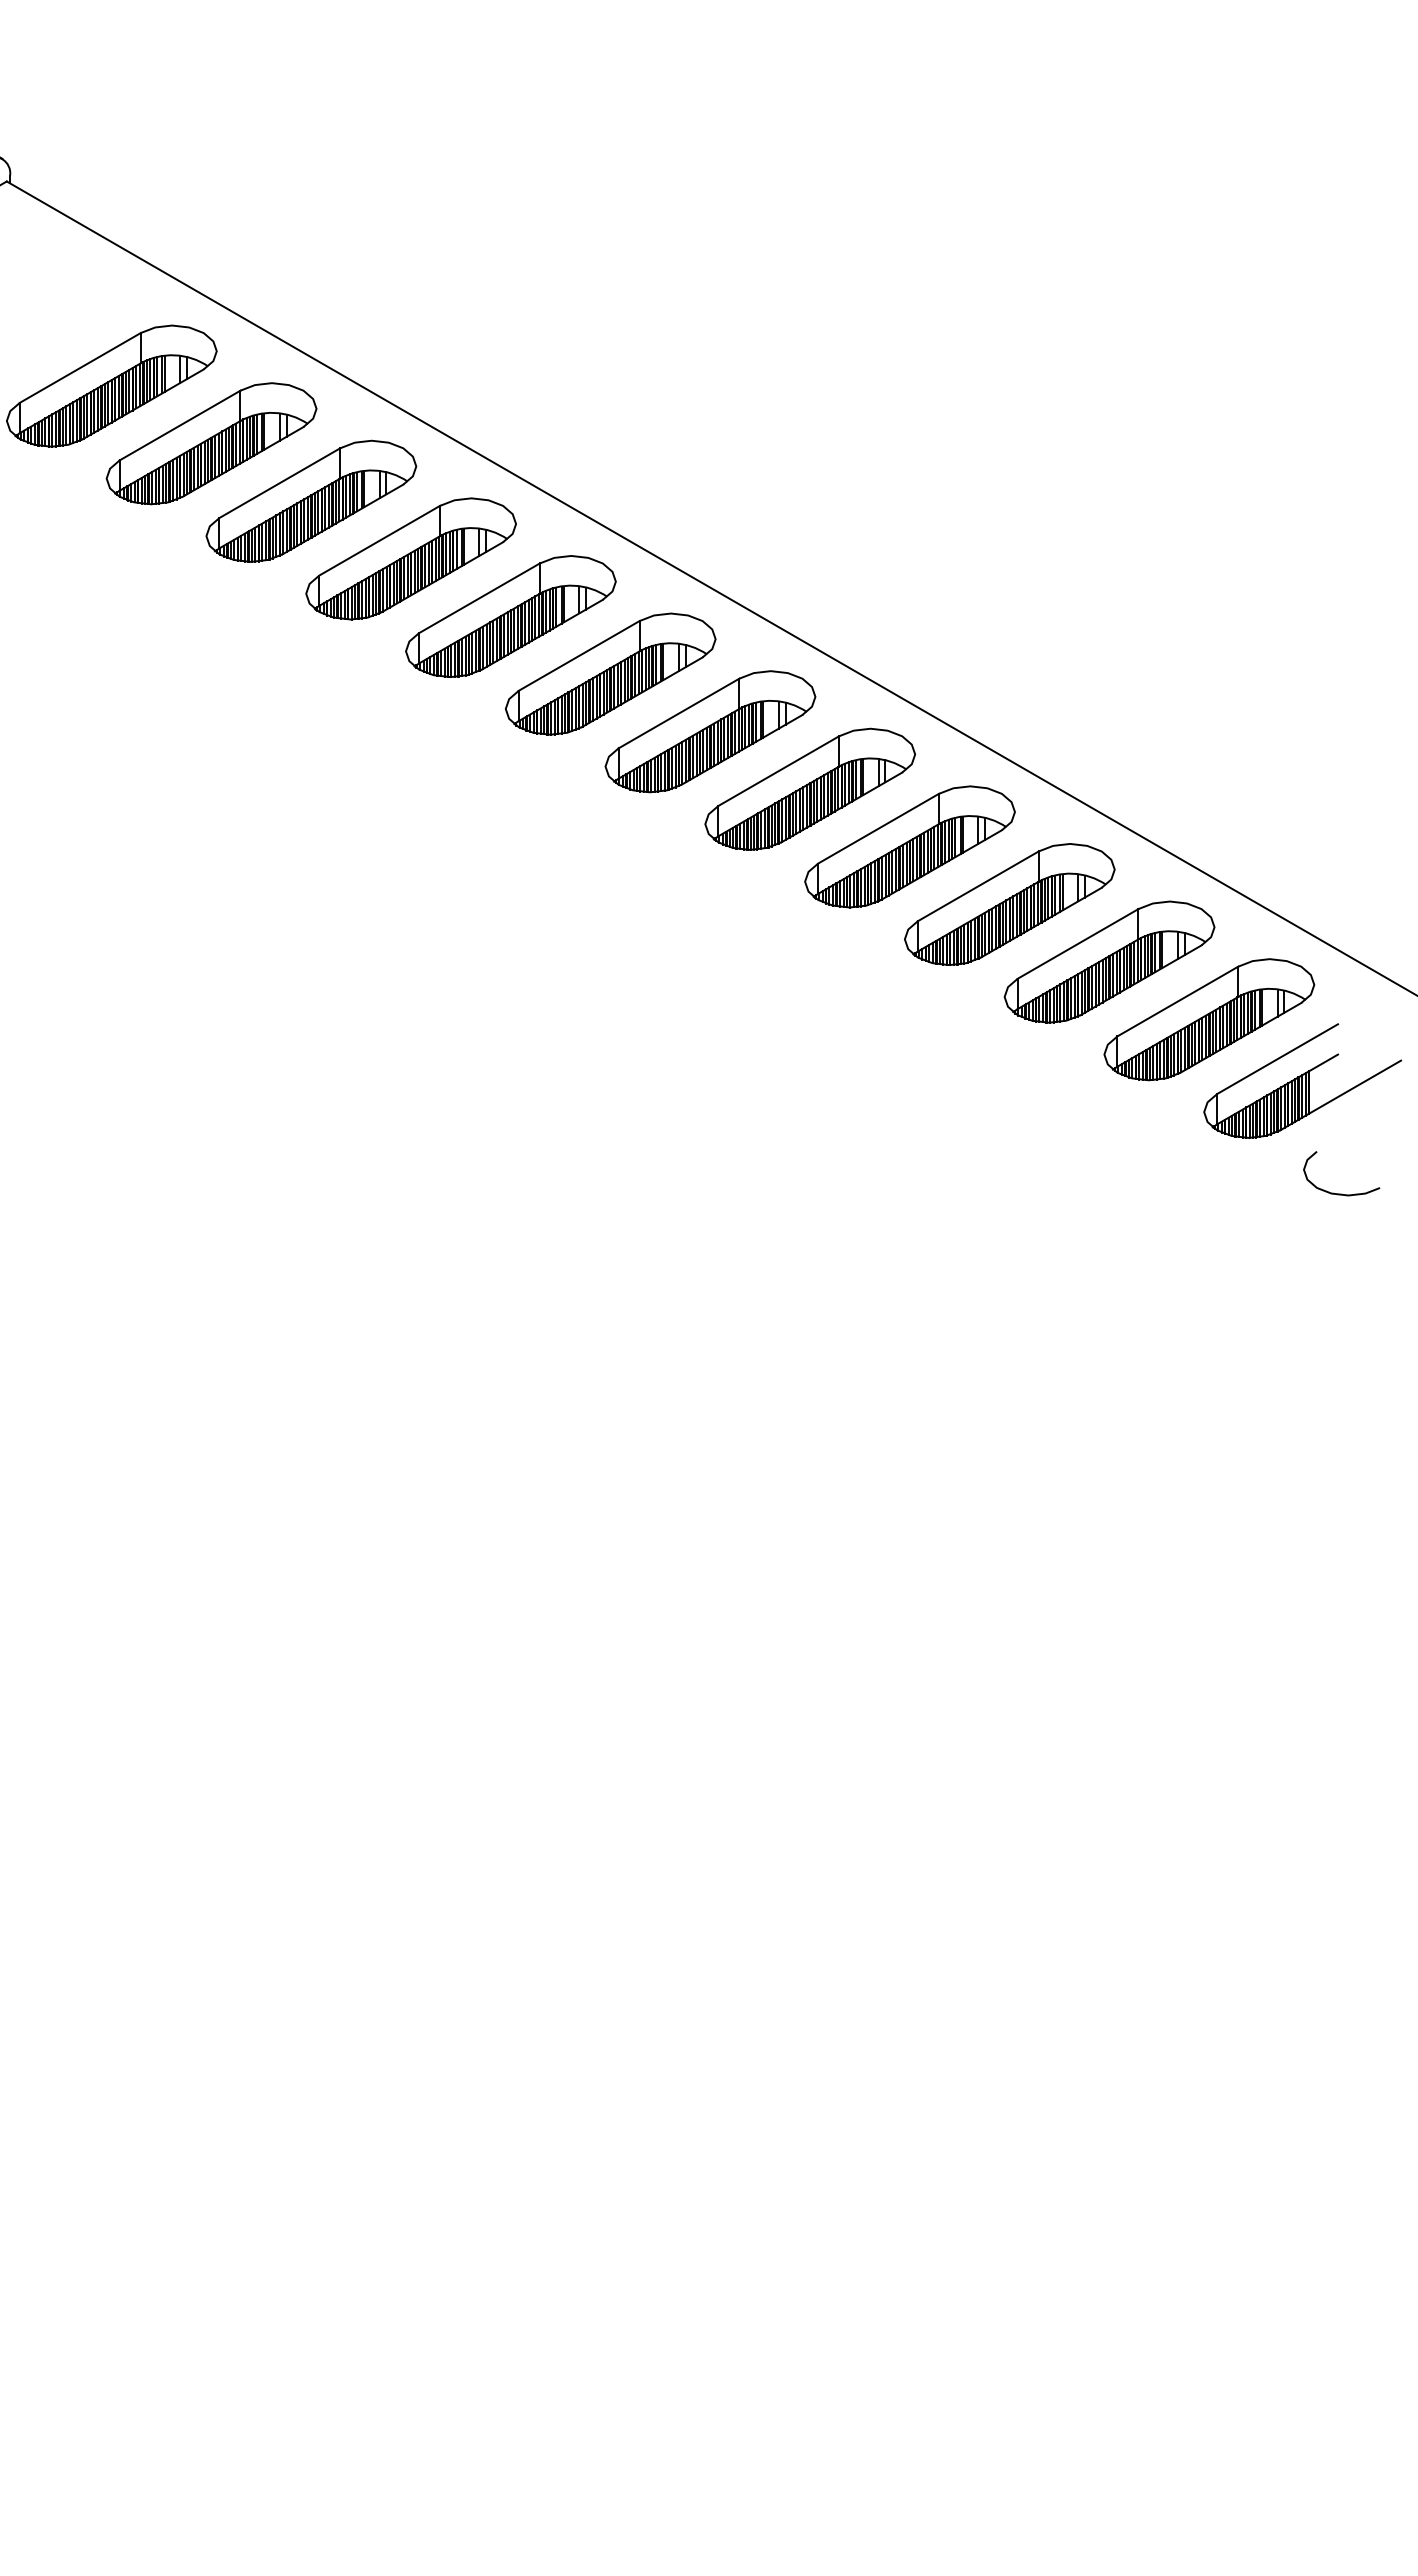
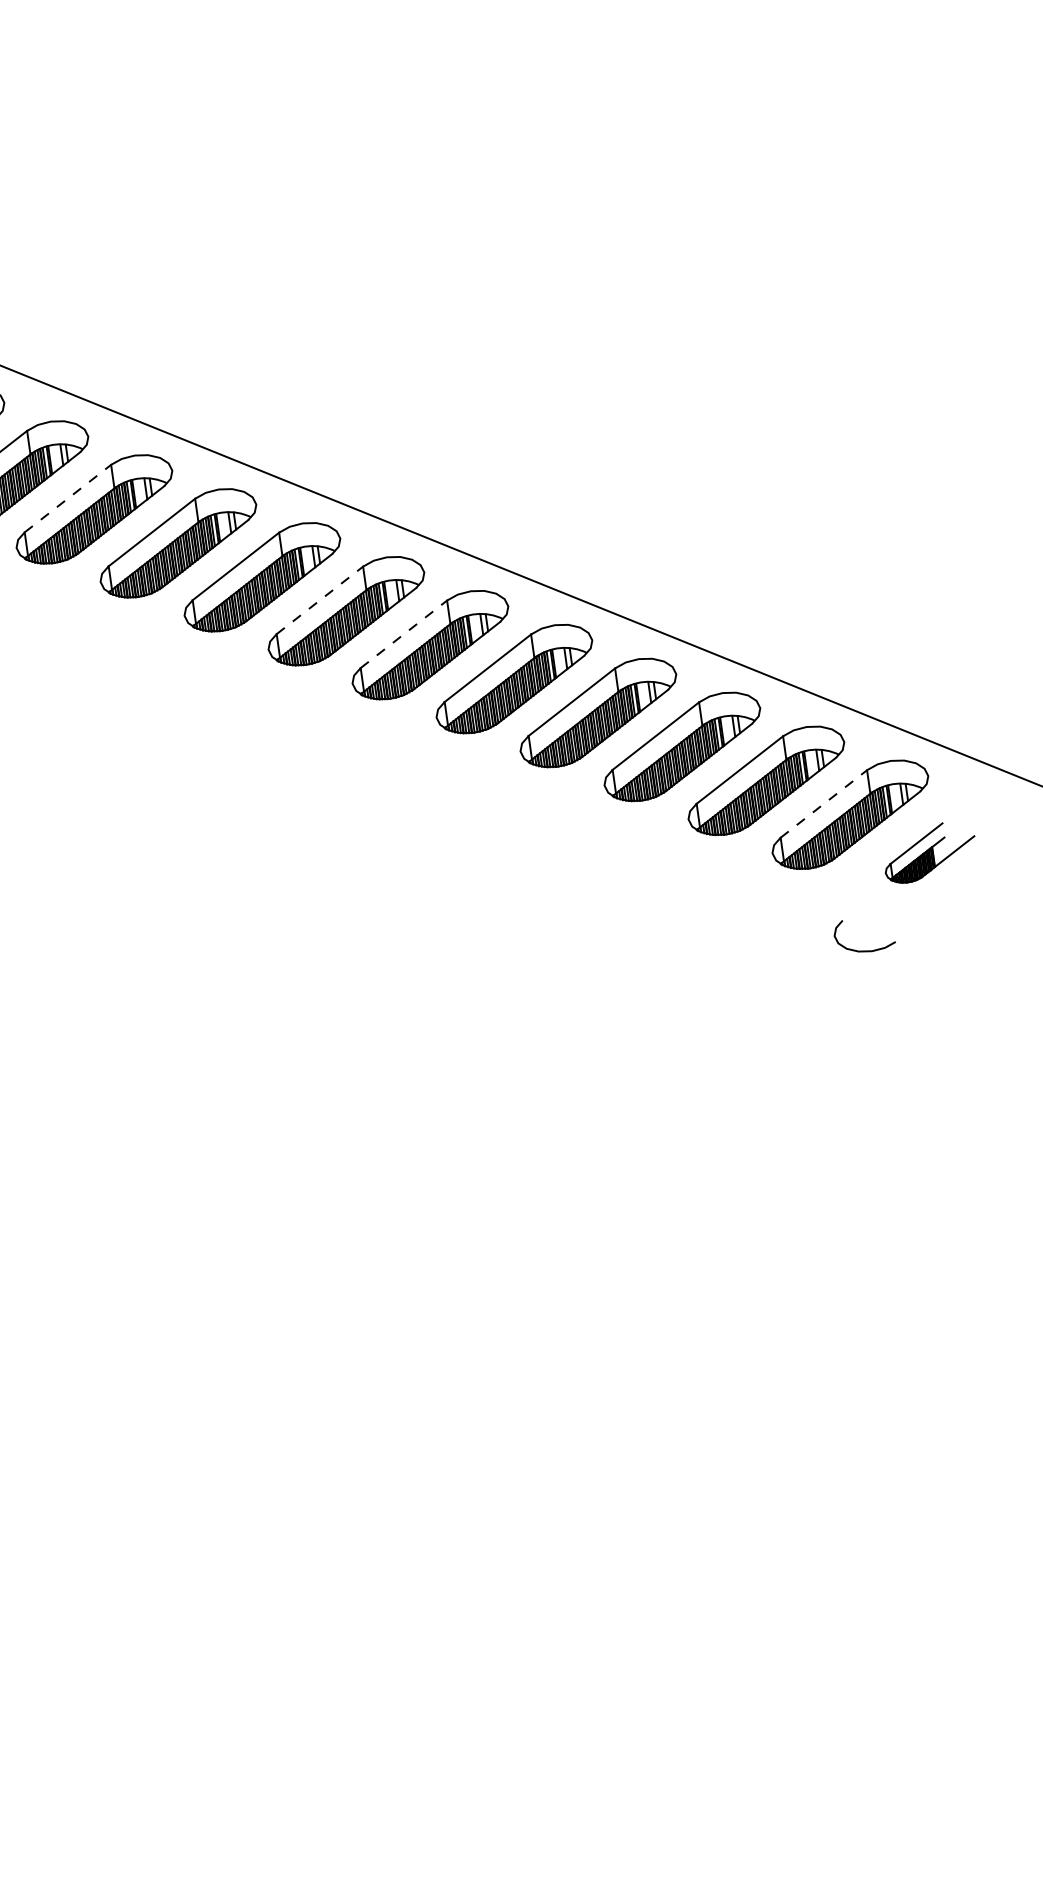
line: (279, 483) -> (67, 498), solid -> dashed
line: (579, 655) -> (320, 600), solid -> dashed
line: (678, 713) -> (403, 634), solid -> dashed
line: (1177, 1001) -> (823, 803), solid -> dashed
part: (1302, 1080) -> (929, 851), size x0.6
curve: (1341, 1193) -> (866, 950), moved

